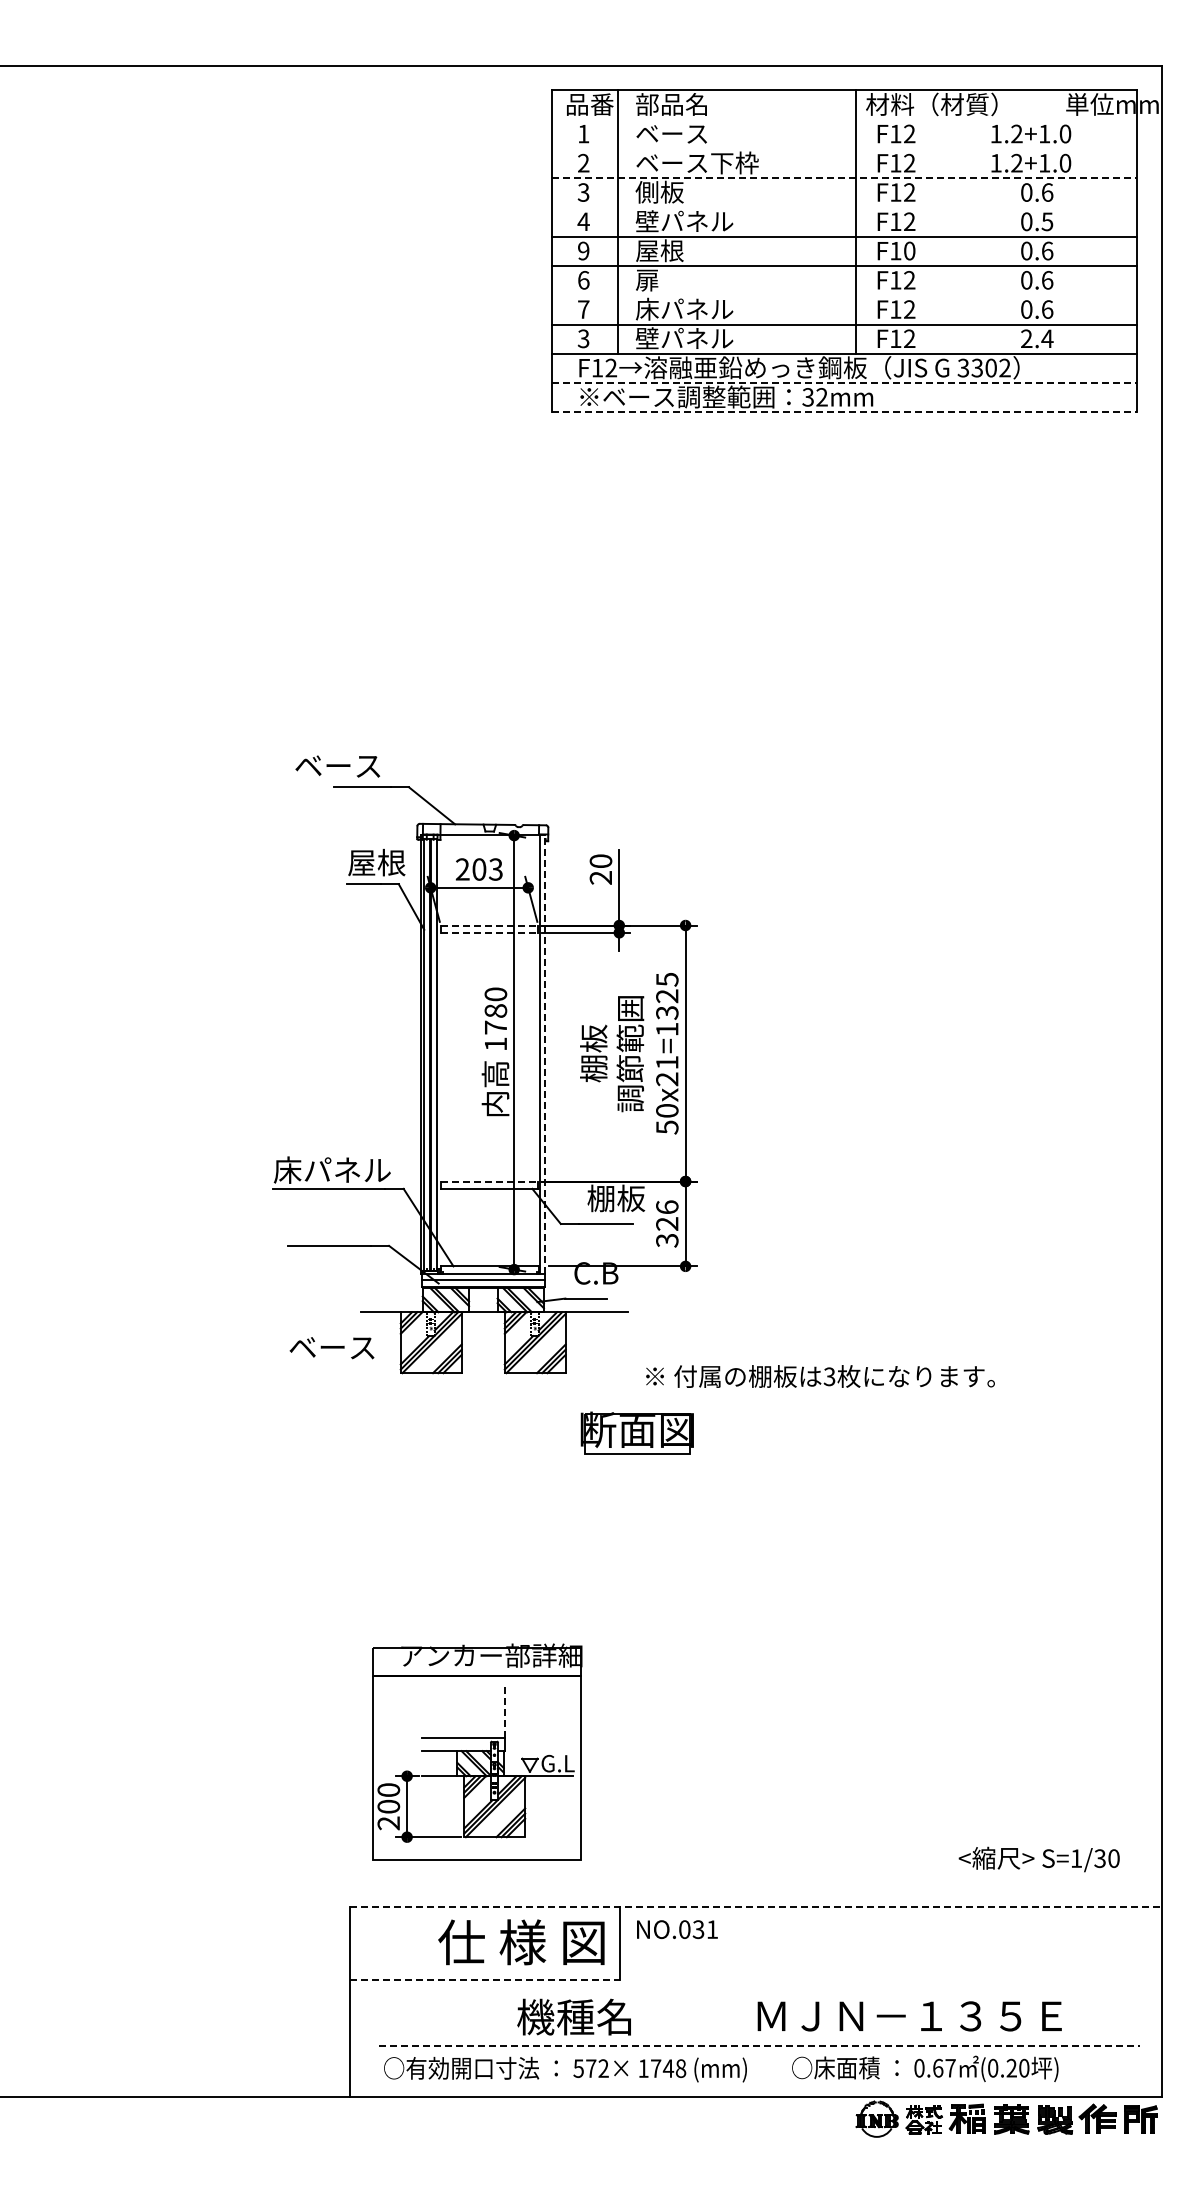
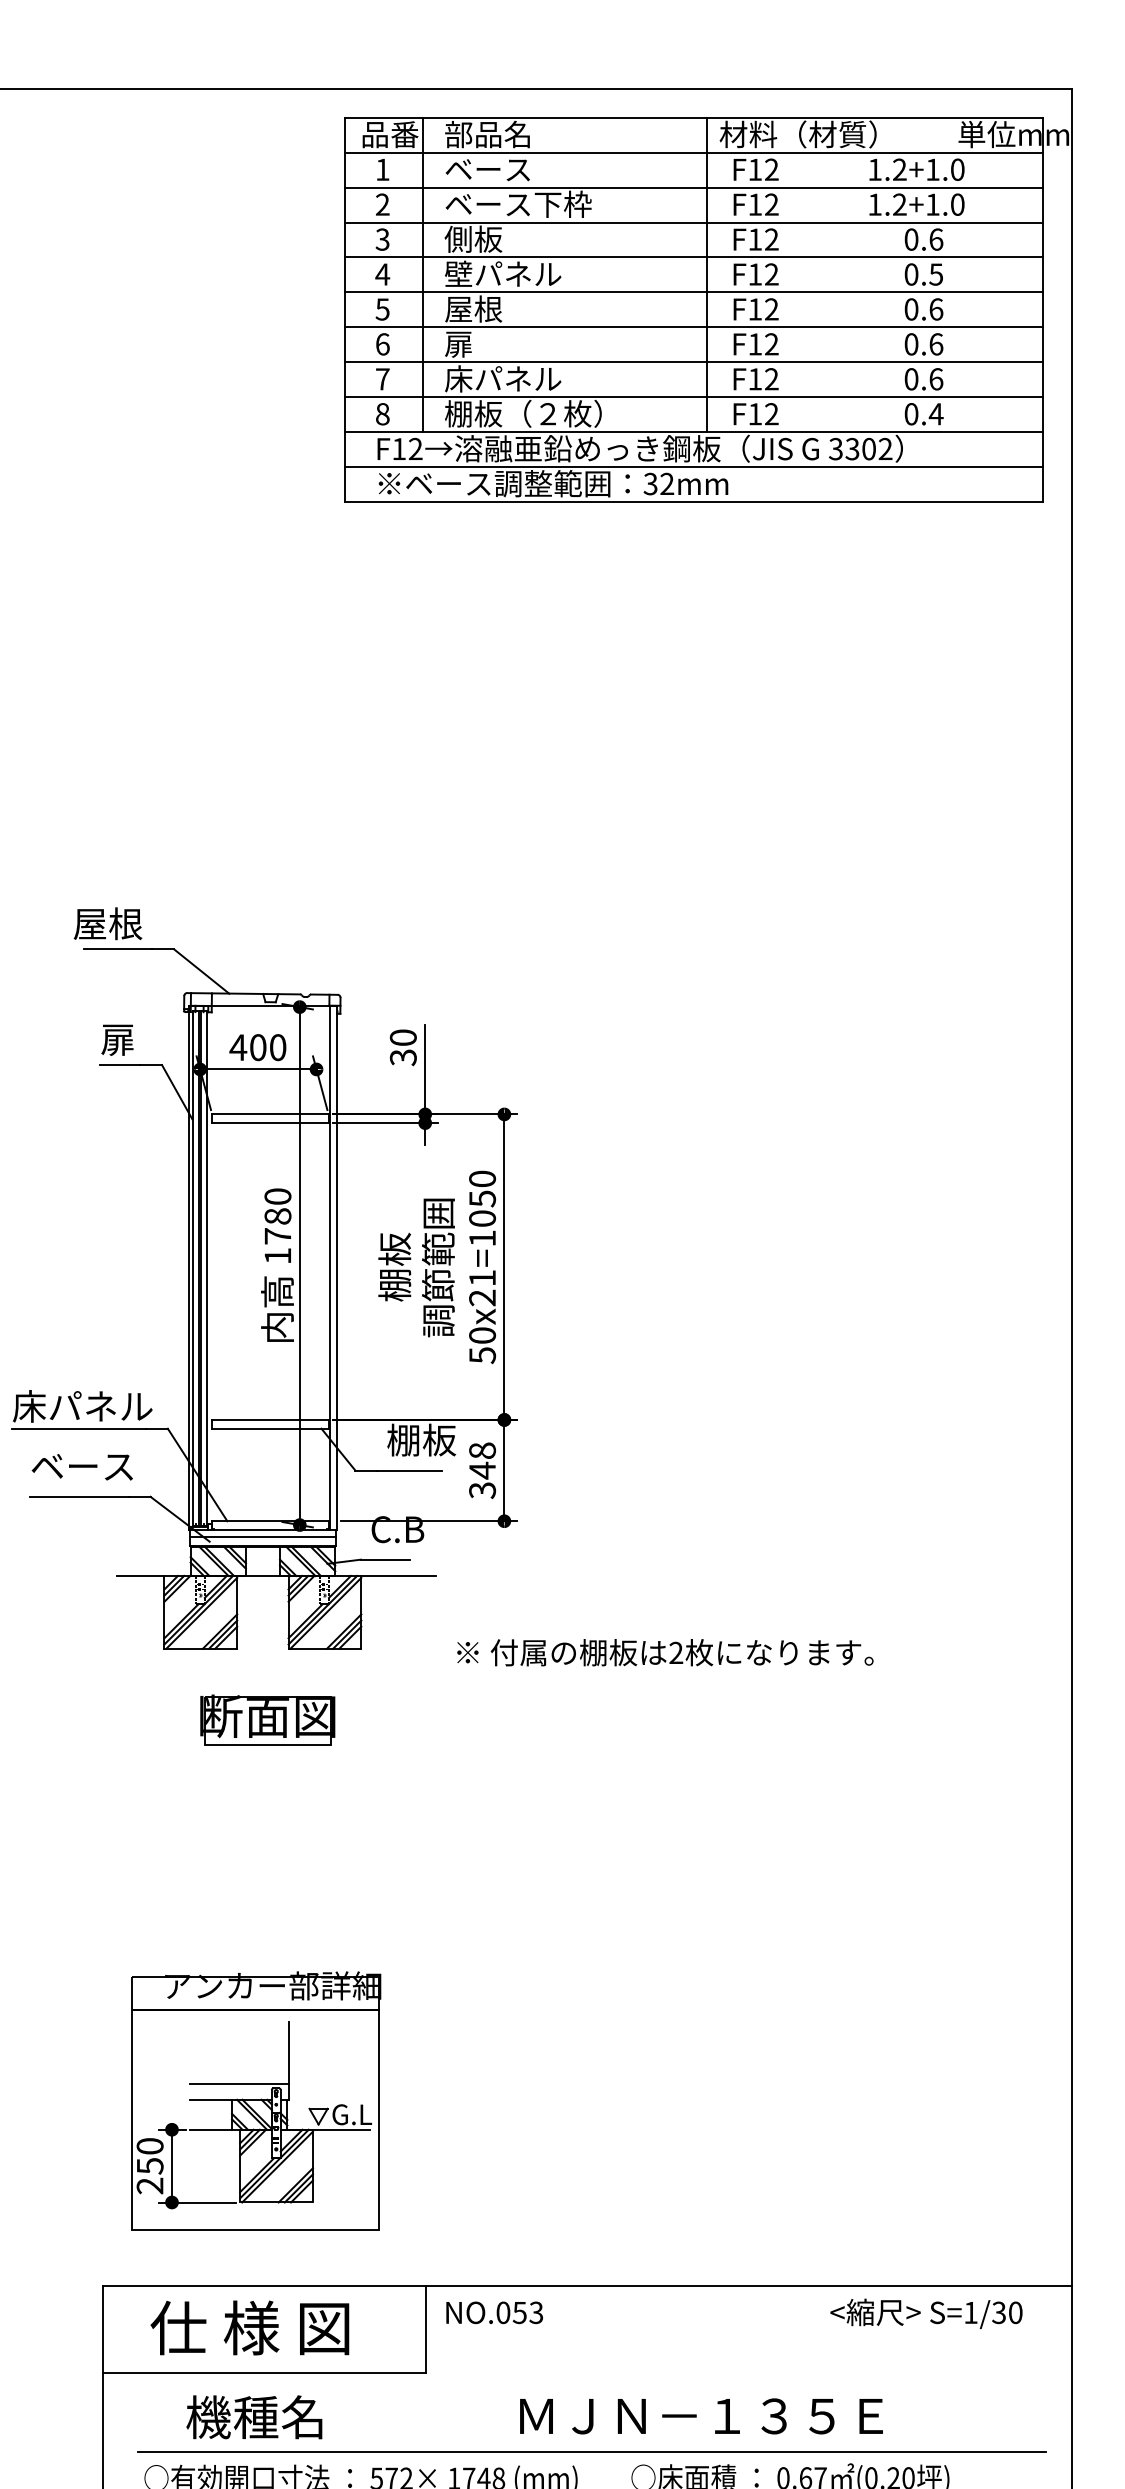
line: (844, 119) -> (694, 152), added
line: (844, 148) -> (694, 187), added
line: (844, 178) -> (694, 222), dashed -> solid
line: (844, 207) -> (694, 257), added
text: (583, 250) -> (382, 308), 9 -> 5
text: (909, 250) -> (771, 308), F10 -> F12
line: (844, 295) -> (694, 362), added
text: (583, 338) -> (382, 413), 3 -> 8
text: (701, 338) -> (523, 413), 壁パネル -> 棚板（２枚）
text: (1026, 338) -> (911, 413), 2.4 -> 0.4
line: (844, 383) -> (694, 467), dashed -> solid
line: (844, 412) -> (694, 502), dashed -> solid
text: (338, 765) -> (90, 923), ベース -> 屋根
text: (376, 862) -> (135, 1039), 屋根 -> 扉
text: (478, 869) -> (257, 1047), 203 -> 400
text: (601, 878) -> (403, 1058), 20 -> 30
line: (489, 925) -> (270, 1114), dashed -> solid
line: (489, 932) -> (270, 1122), dashed -> solid
text: (667, 995) -> (482, 1197), 50x21=1325 -> 50x21=1050
line: (545, 1053) -> (337, 1267), dashed -> solid
line: (489, 1181) -> (270, 1419), dashed -> solid
text: (667, 1215) -> (482, 1460), 326 -> 348
text: (331, 1348) -> (81, 1467), moved
text: (829, 1376) -> (676, 1652), 3 -> 2
part: (636, 1432) -> (266, 1719), moved
line: (505, 1711) -> (289, 2052), dashed -> solid
text: (388, 1806) -> (149, 2165), 200 -> 250
text: (1038, 1859) -> (925, 2313), moved
line: (755, 1906) -> (587, 2285), dashed -> solid
text: (705, 1929) -> (528, 2312), NO.031 -> NO.053
text: (521, 1942) -> (250, 2328), moved
line: (485, 1979) -> (265, 2372), dashed -> solid
text: (573, 2016) -> (253, 2416), moved
text: (909, 2016) -> (701, 2416), moved
line: (759, 2046) -> (592, 2452), dashed -> solid

